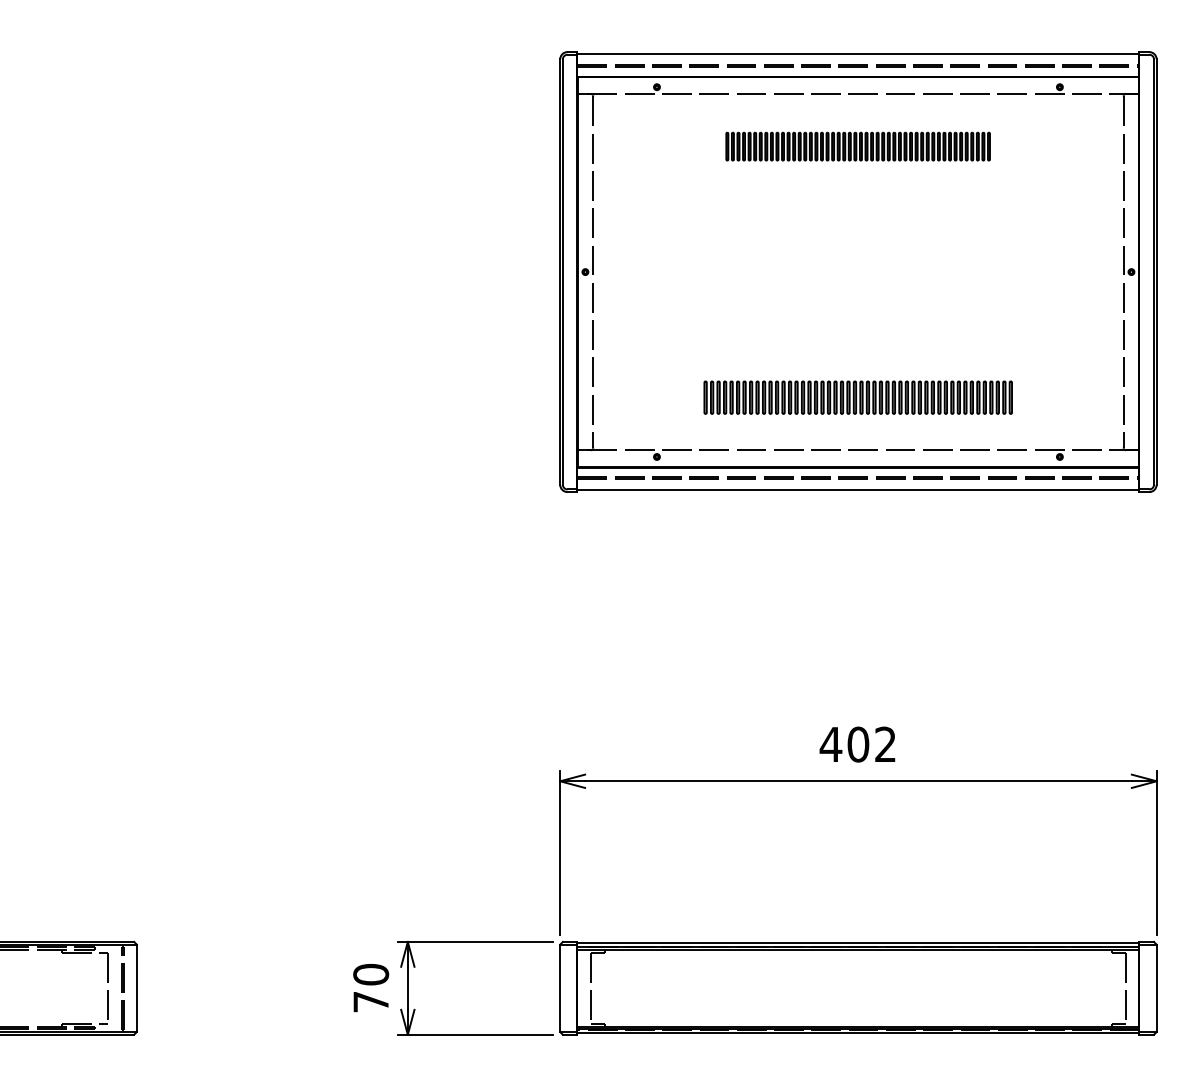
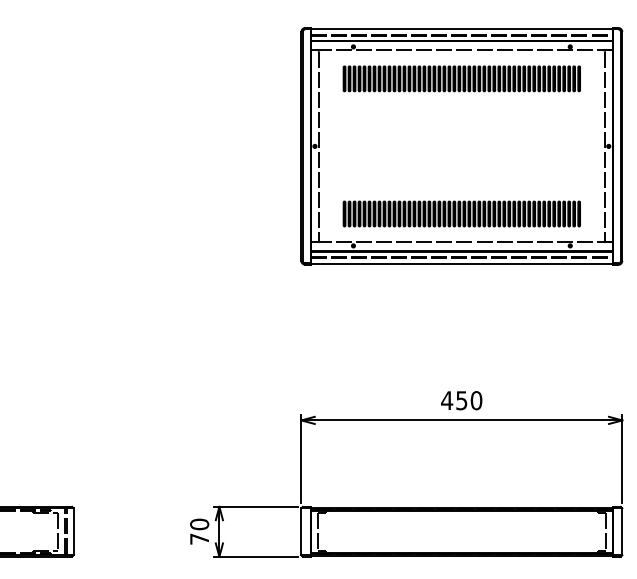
part: (857, 145) -> (461, 78), size x1.67
part: (857, 396) -> (461, 213), size x1.43
text: (872, 744) -> (469, 400), 402 -> 450

